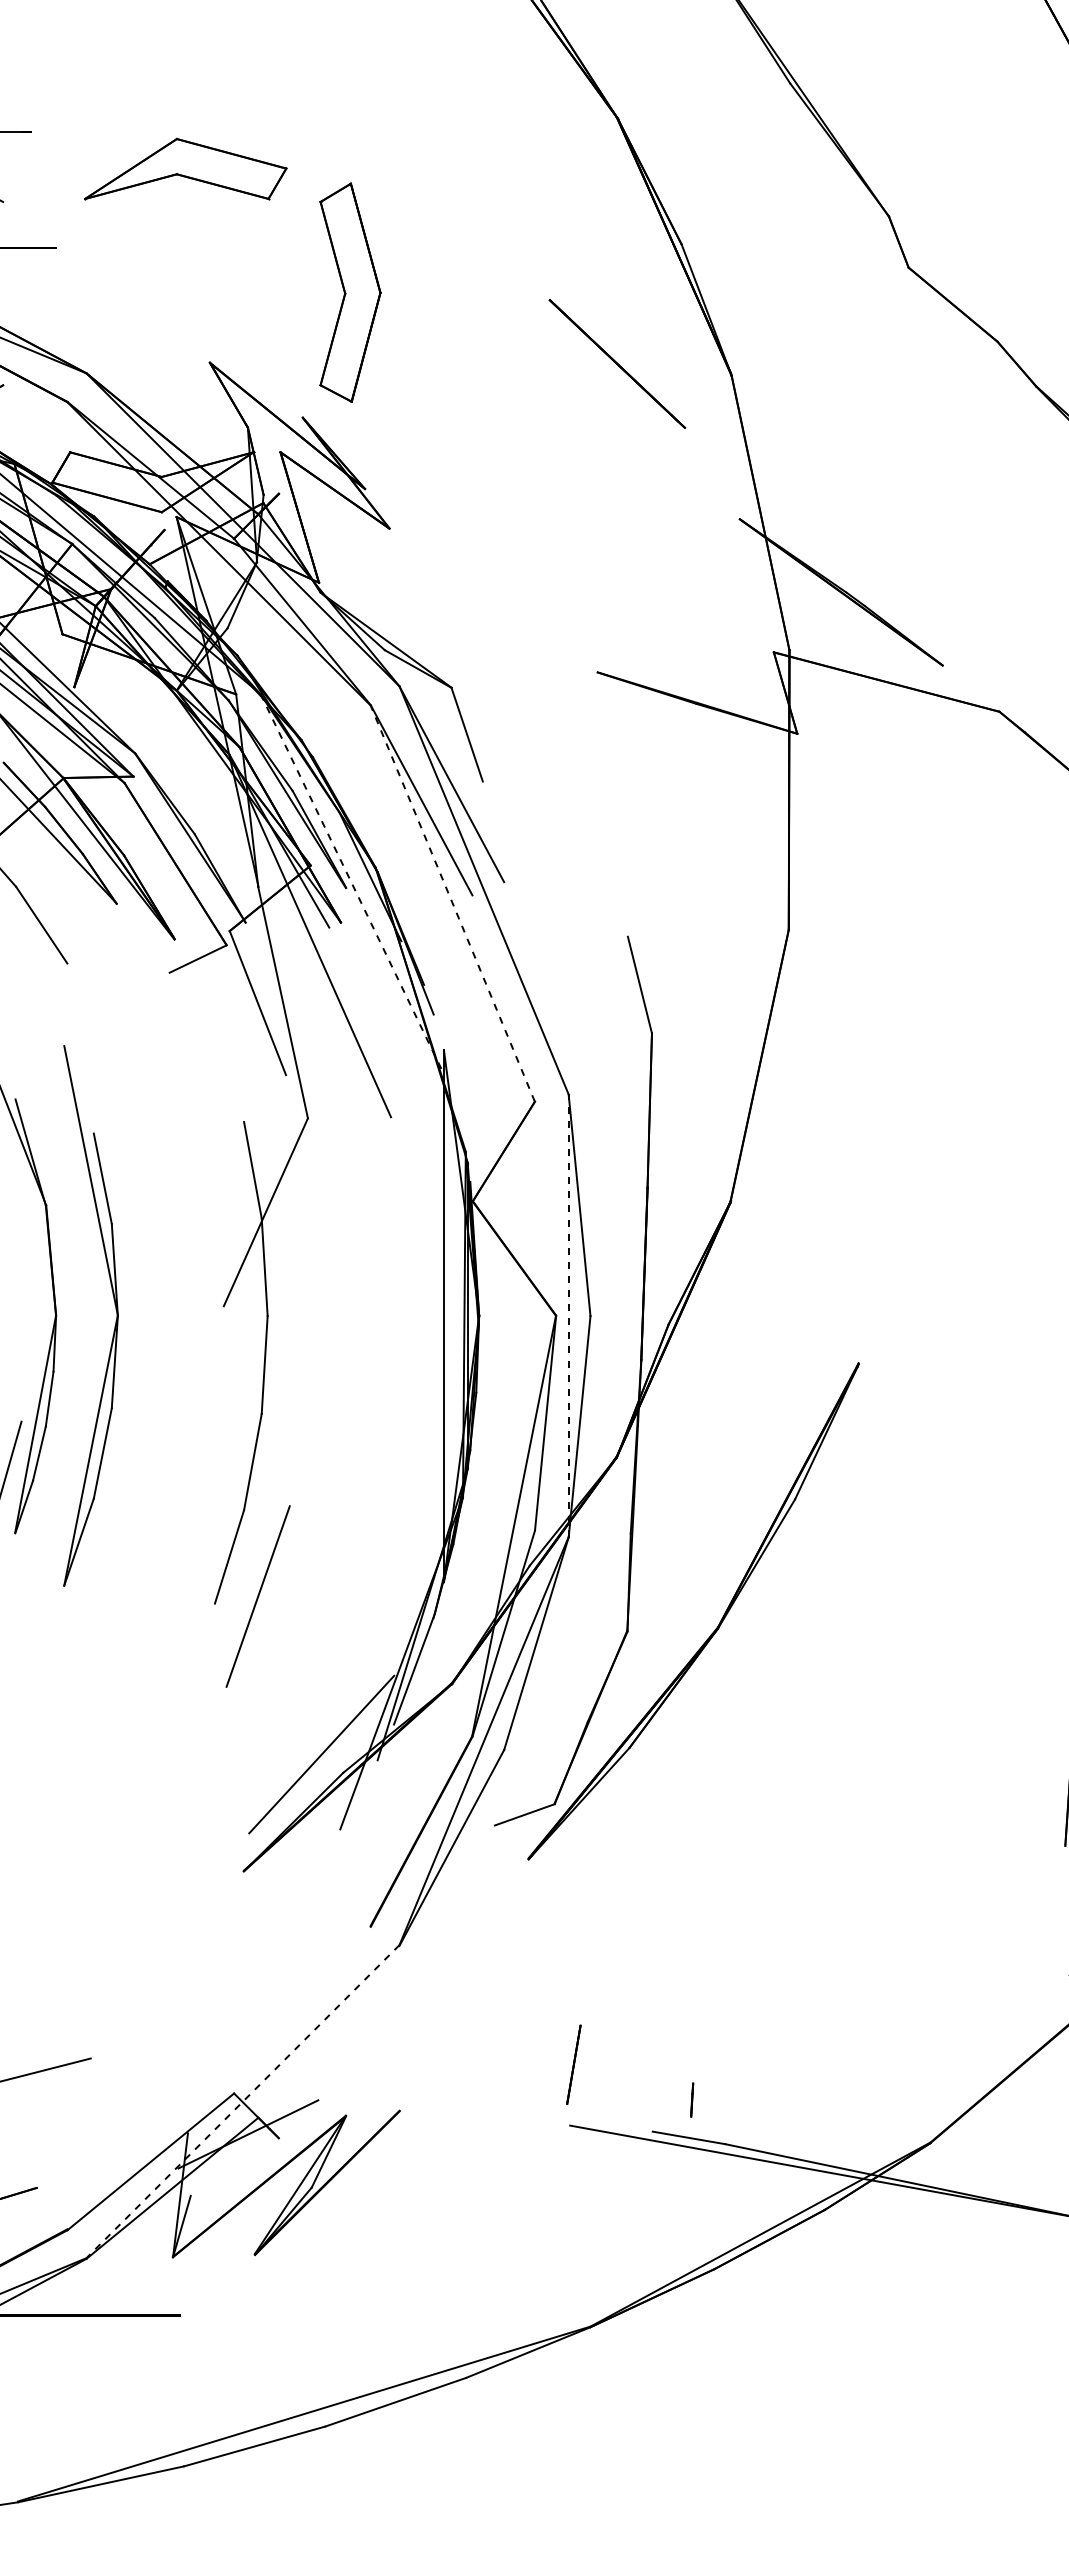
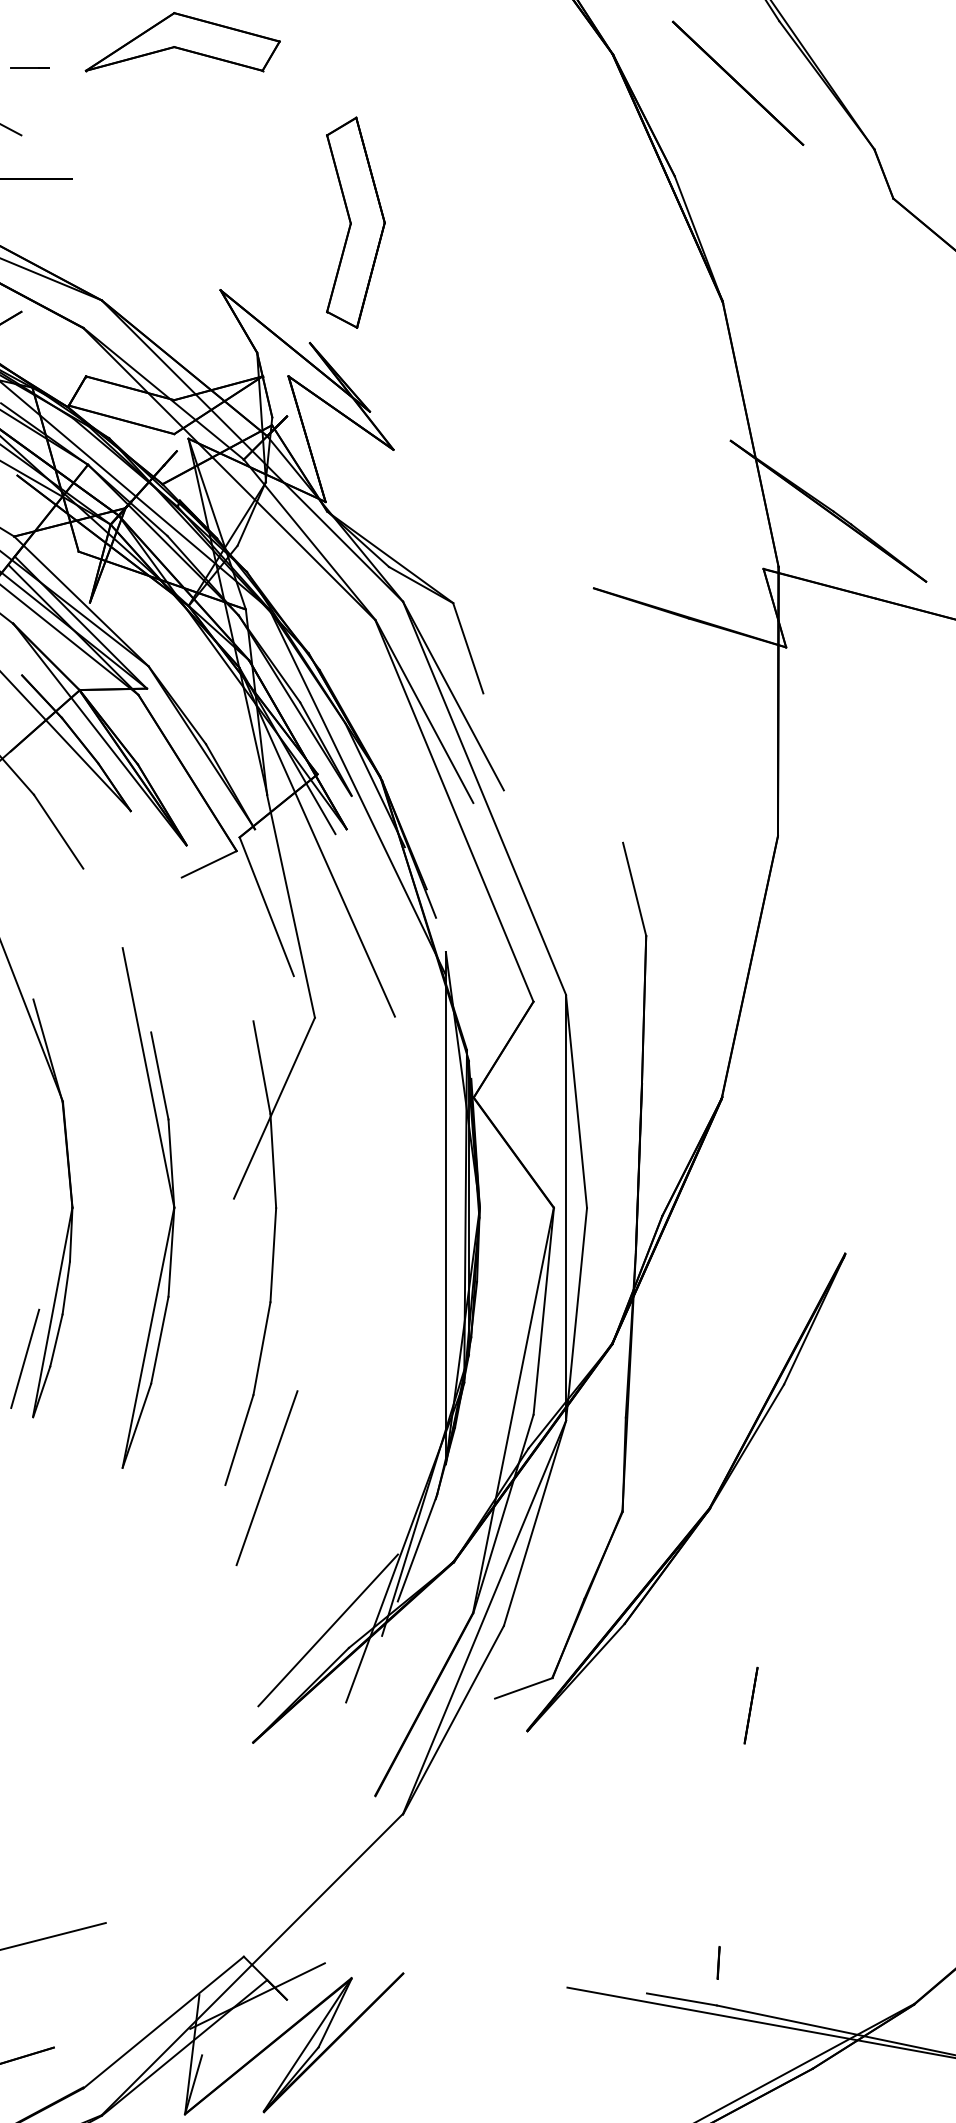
part: (185, 168) -> (182, 41), moved
line: (617, 363) -> (738, 82), moved
line: (352, 884) -> (357, 792), dashed -> solid
line: (452, 903) -> (454, 810), dashed -> solid
part: (115, 1309) -> (172, 1201), moved
line: (568, 1315) -> (565, 1207), dashed -> solid
line: (573, 2064) -> (750, 1705), moved
line: (692, 2099) -> (718, 1962), moved
line: (242, 2102) -> (251, 1965), dashed -> solid

